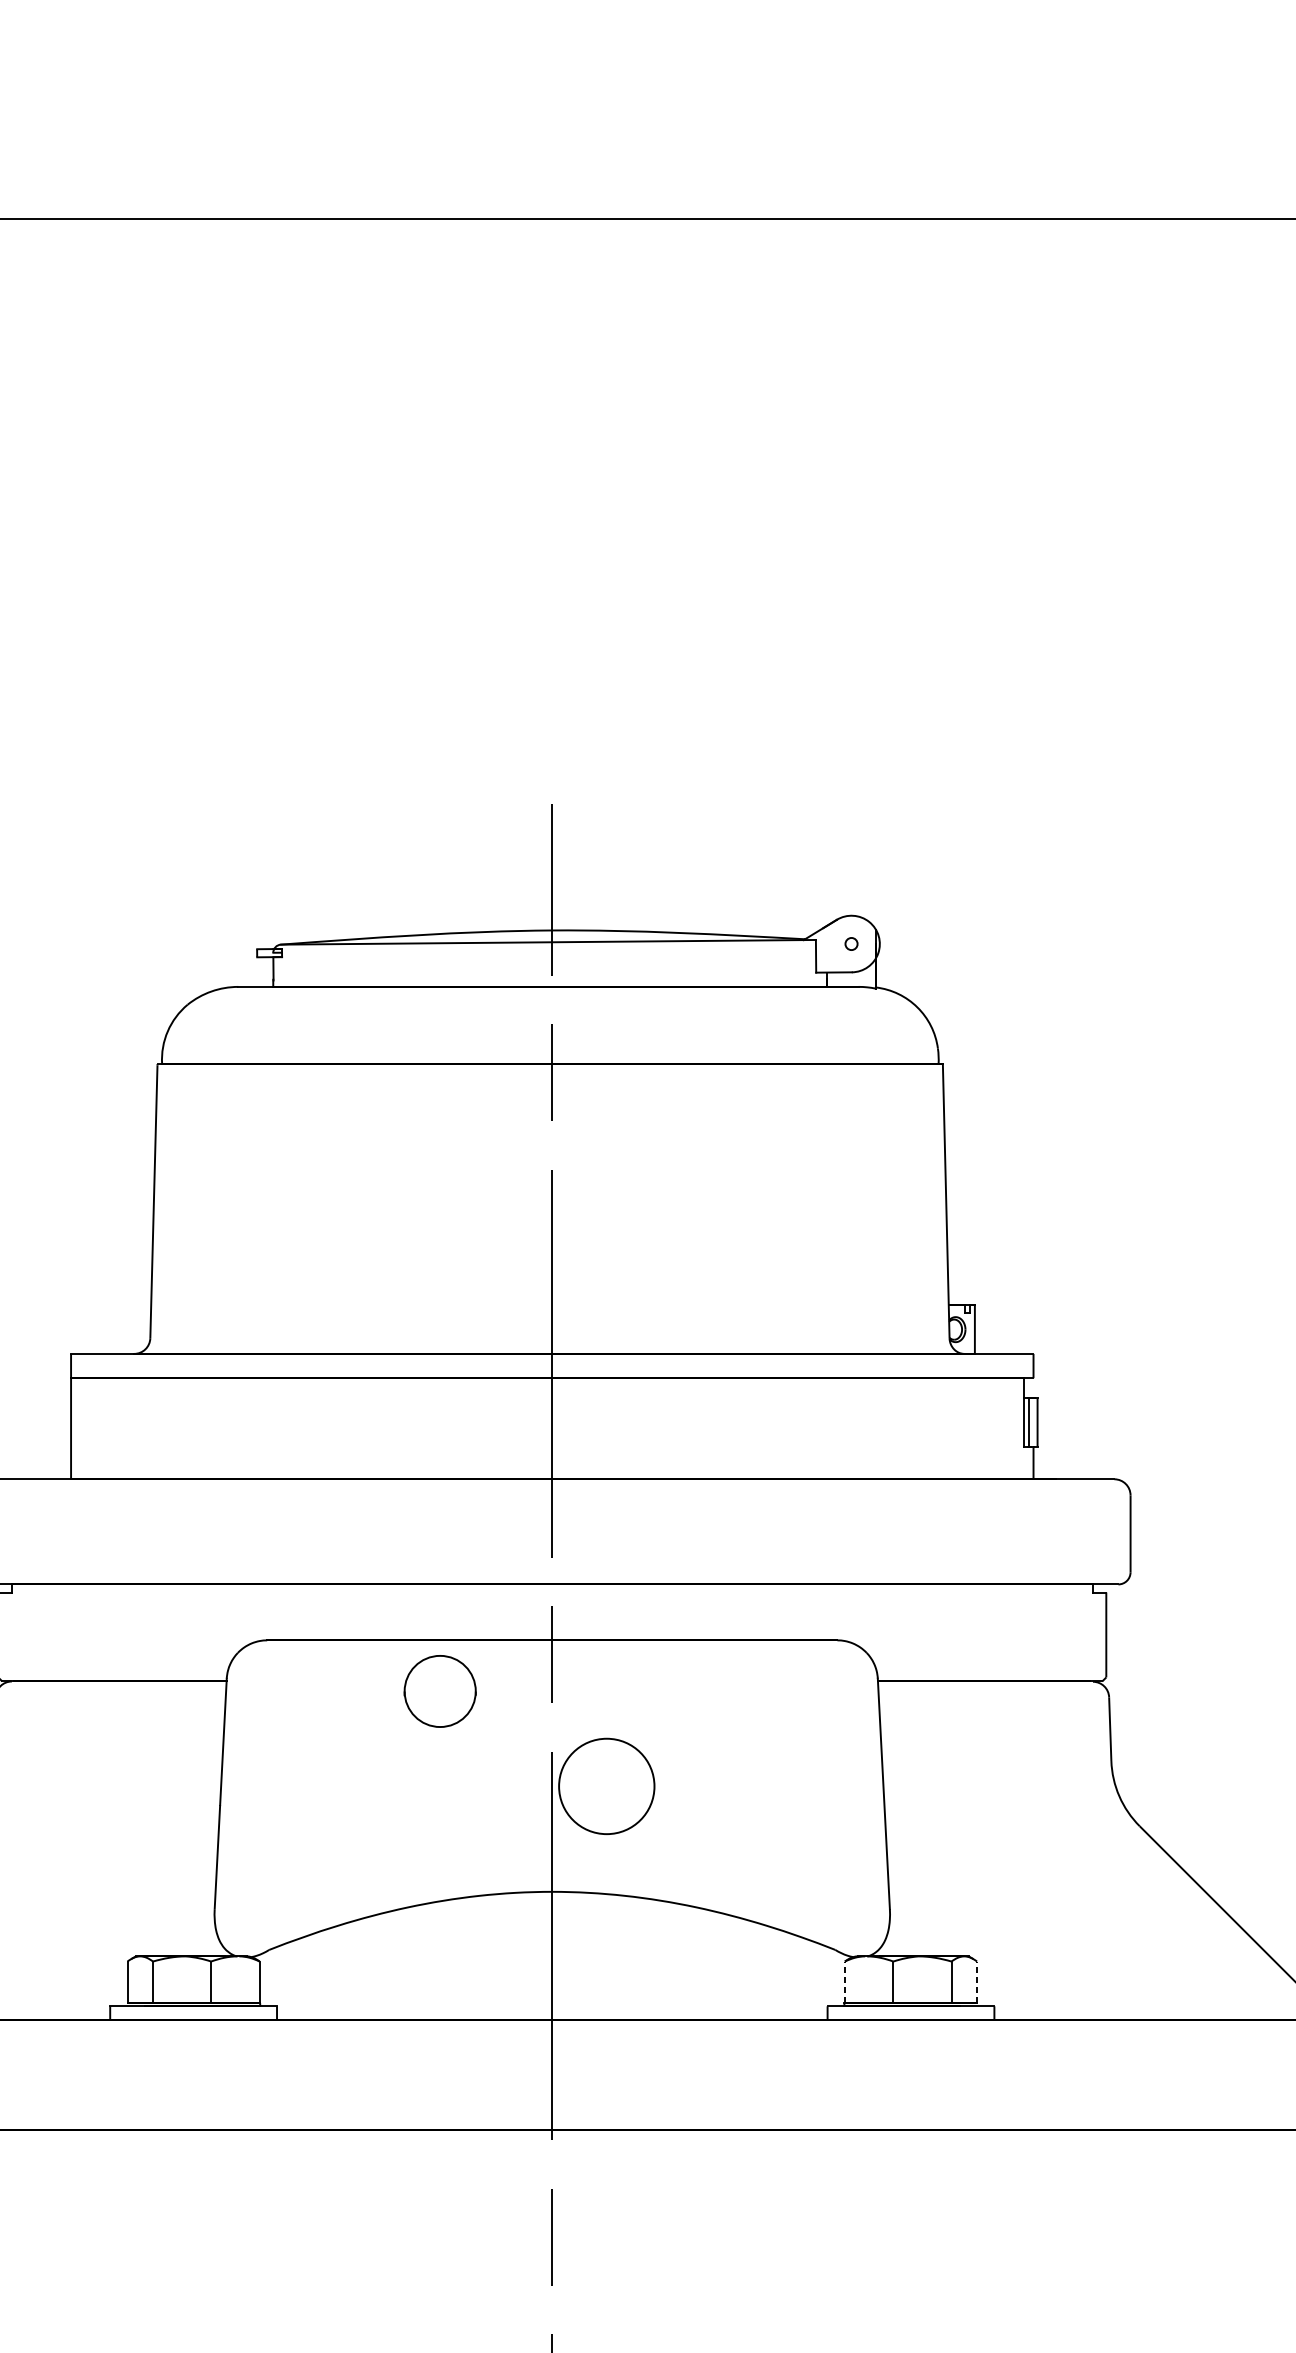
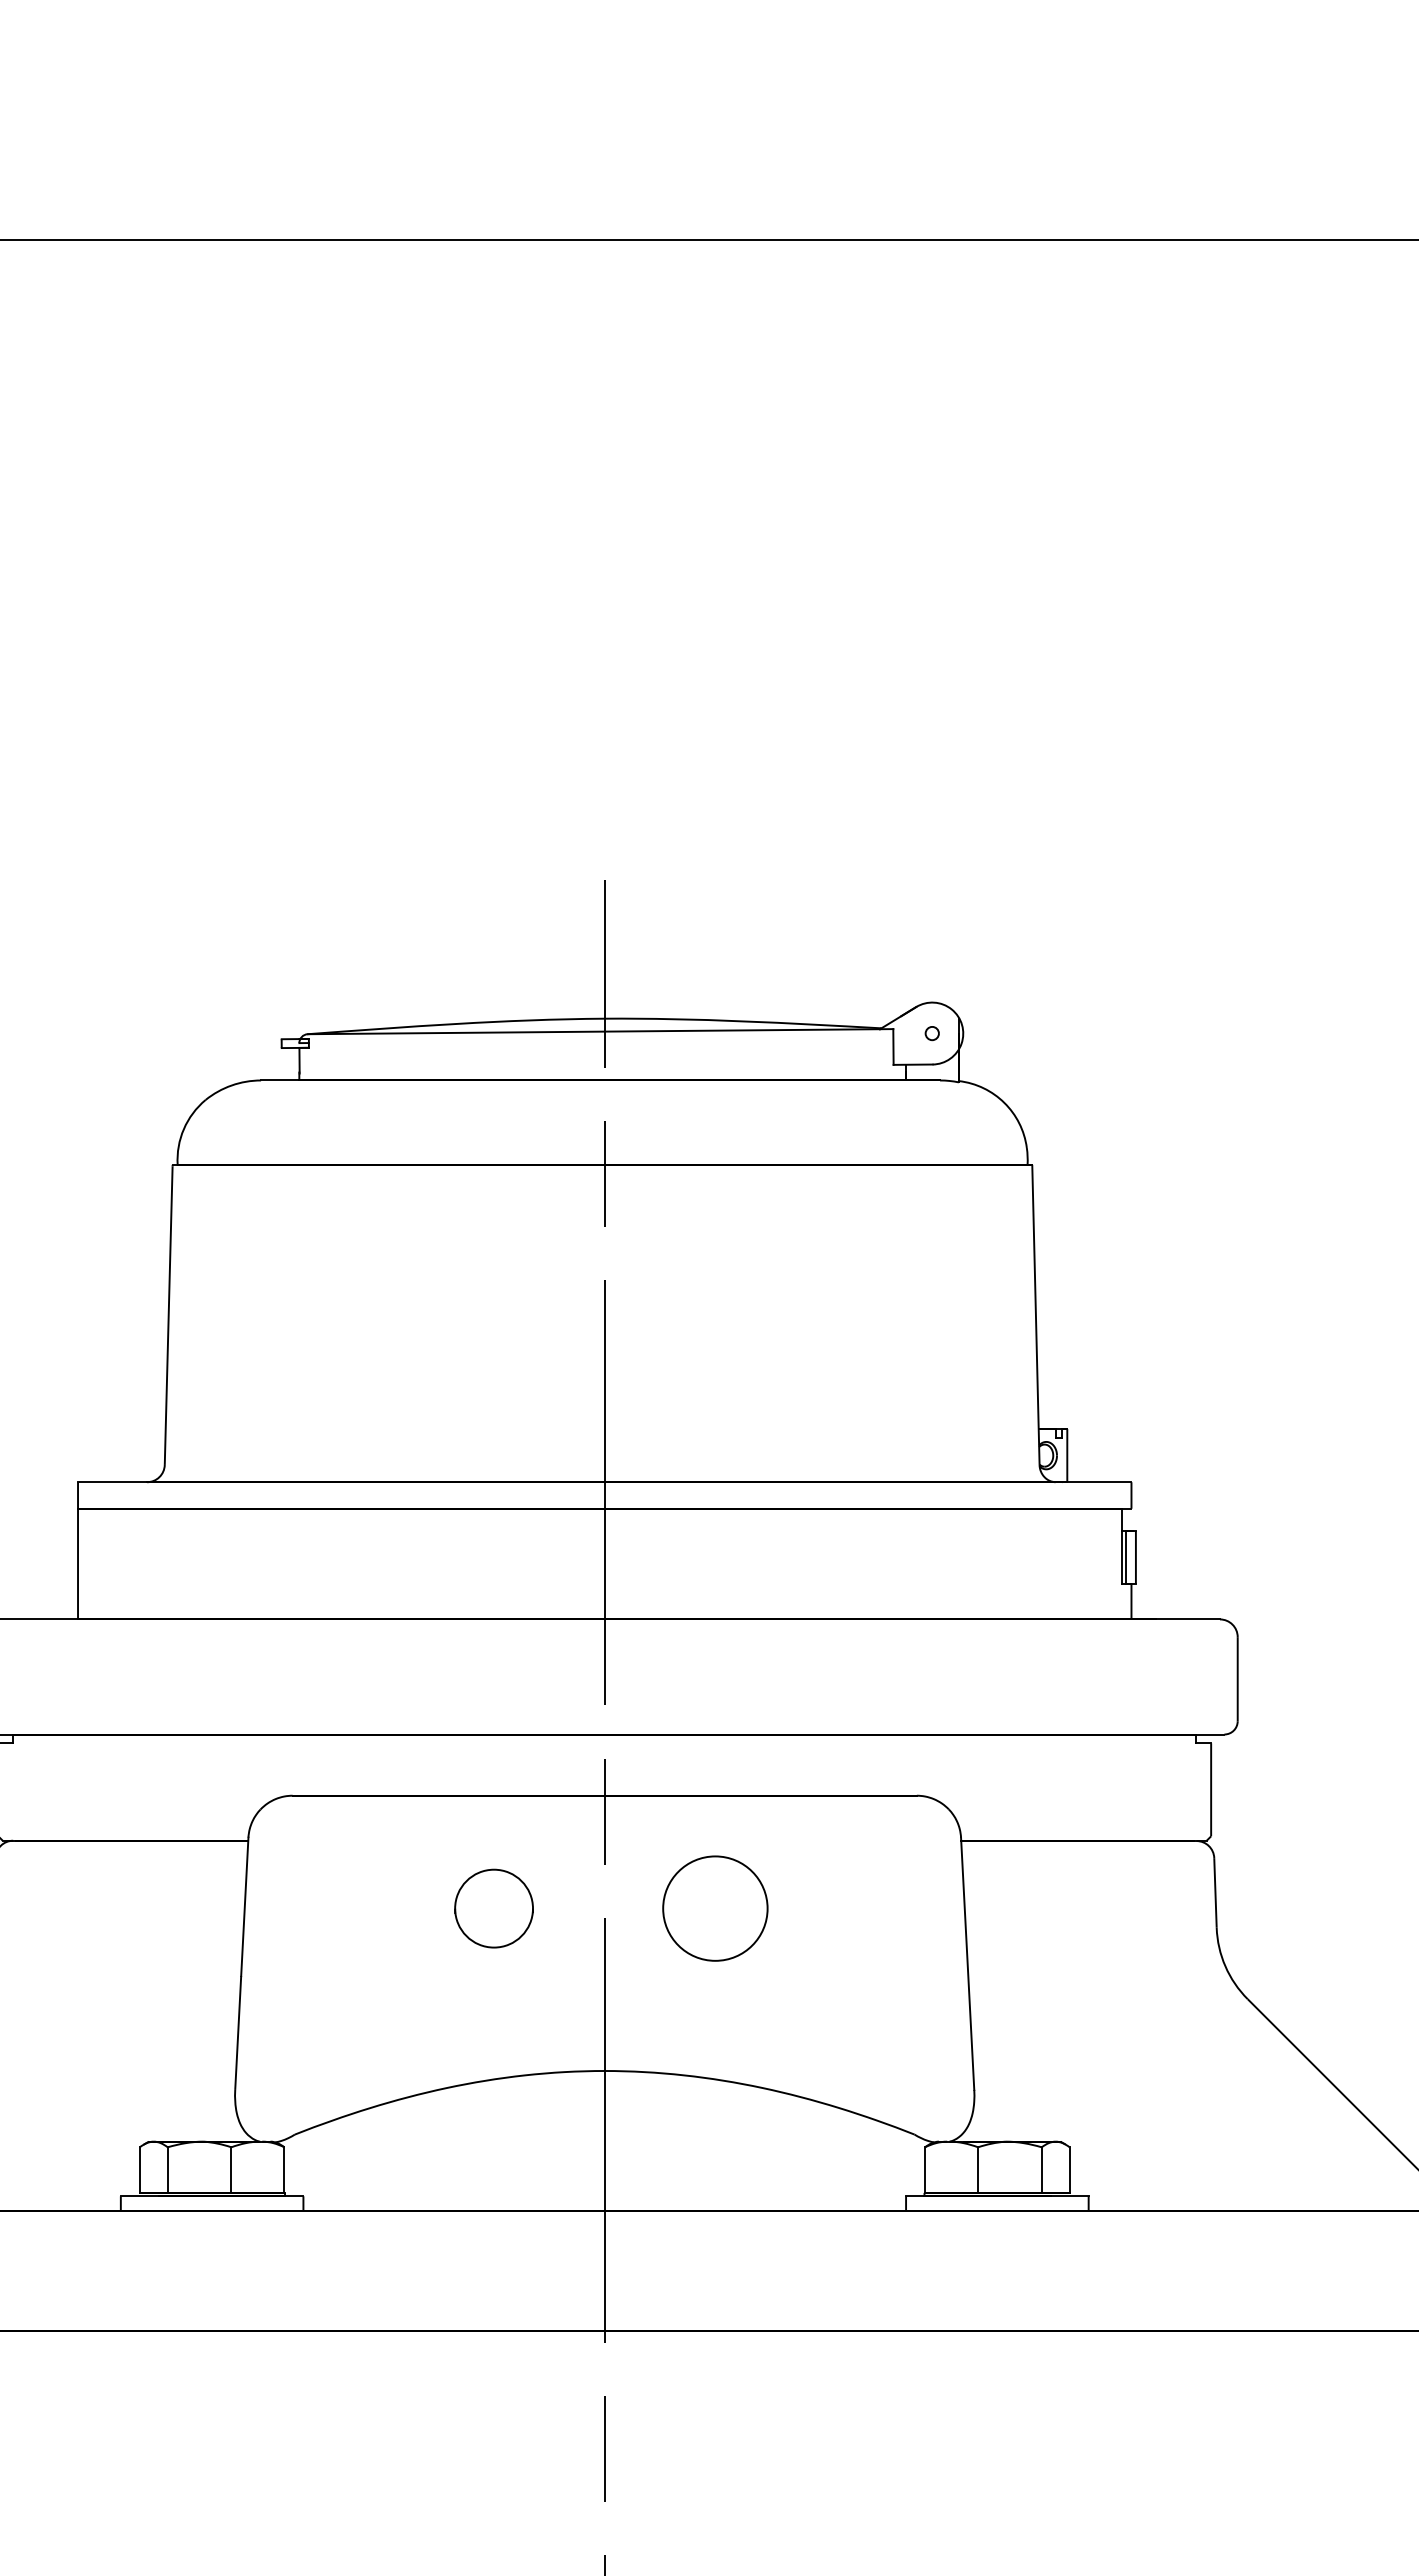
part: (439, 1691) -> (493, 1908), moved
circle: (606, 1786) -> (715, 1908), moved
line: (845, 1982) -> (925, 2170), dashed -> solid
line: (976, 1982) -> (1069, 2170), dashed -> solid

